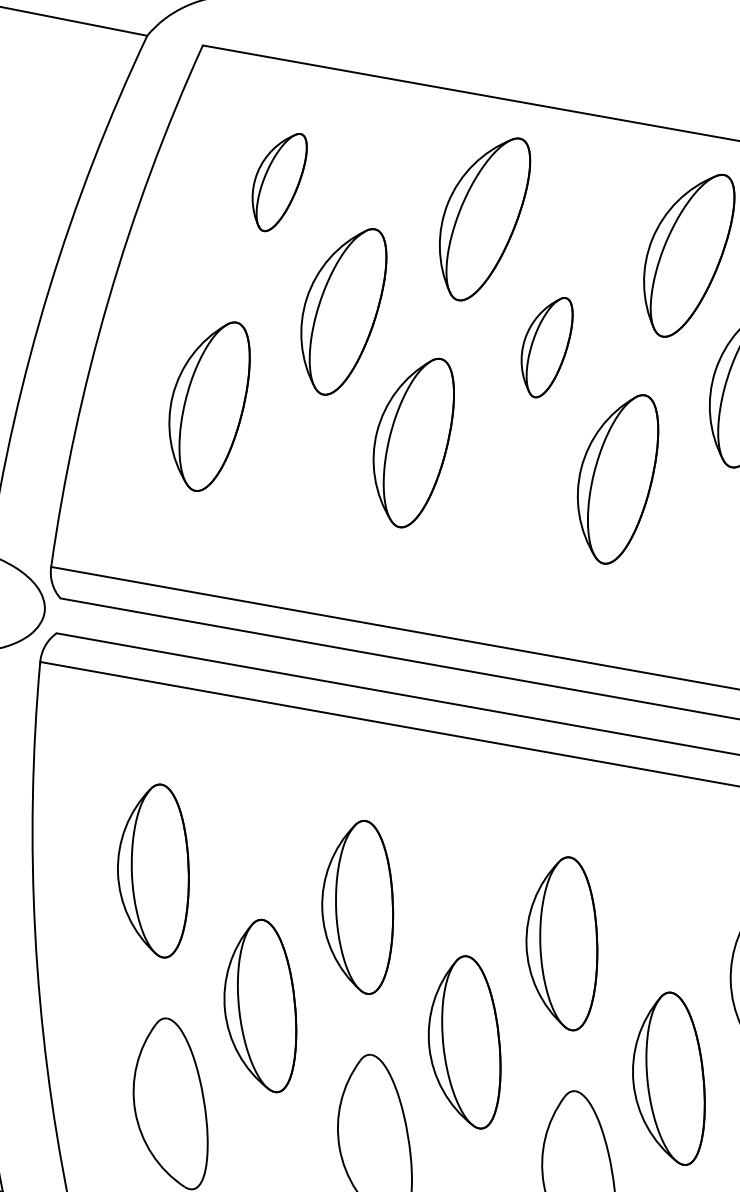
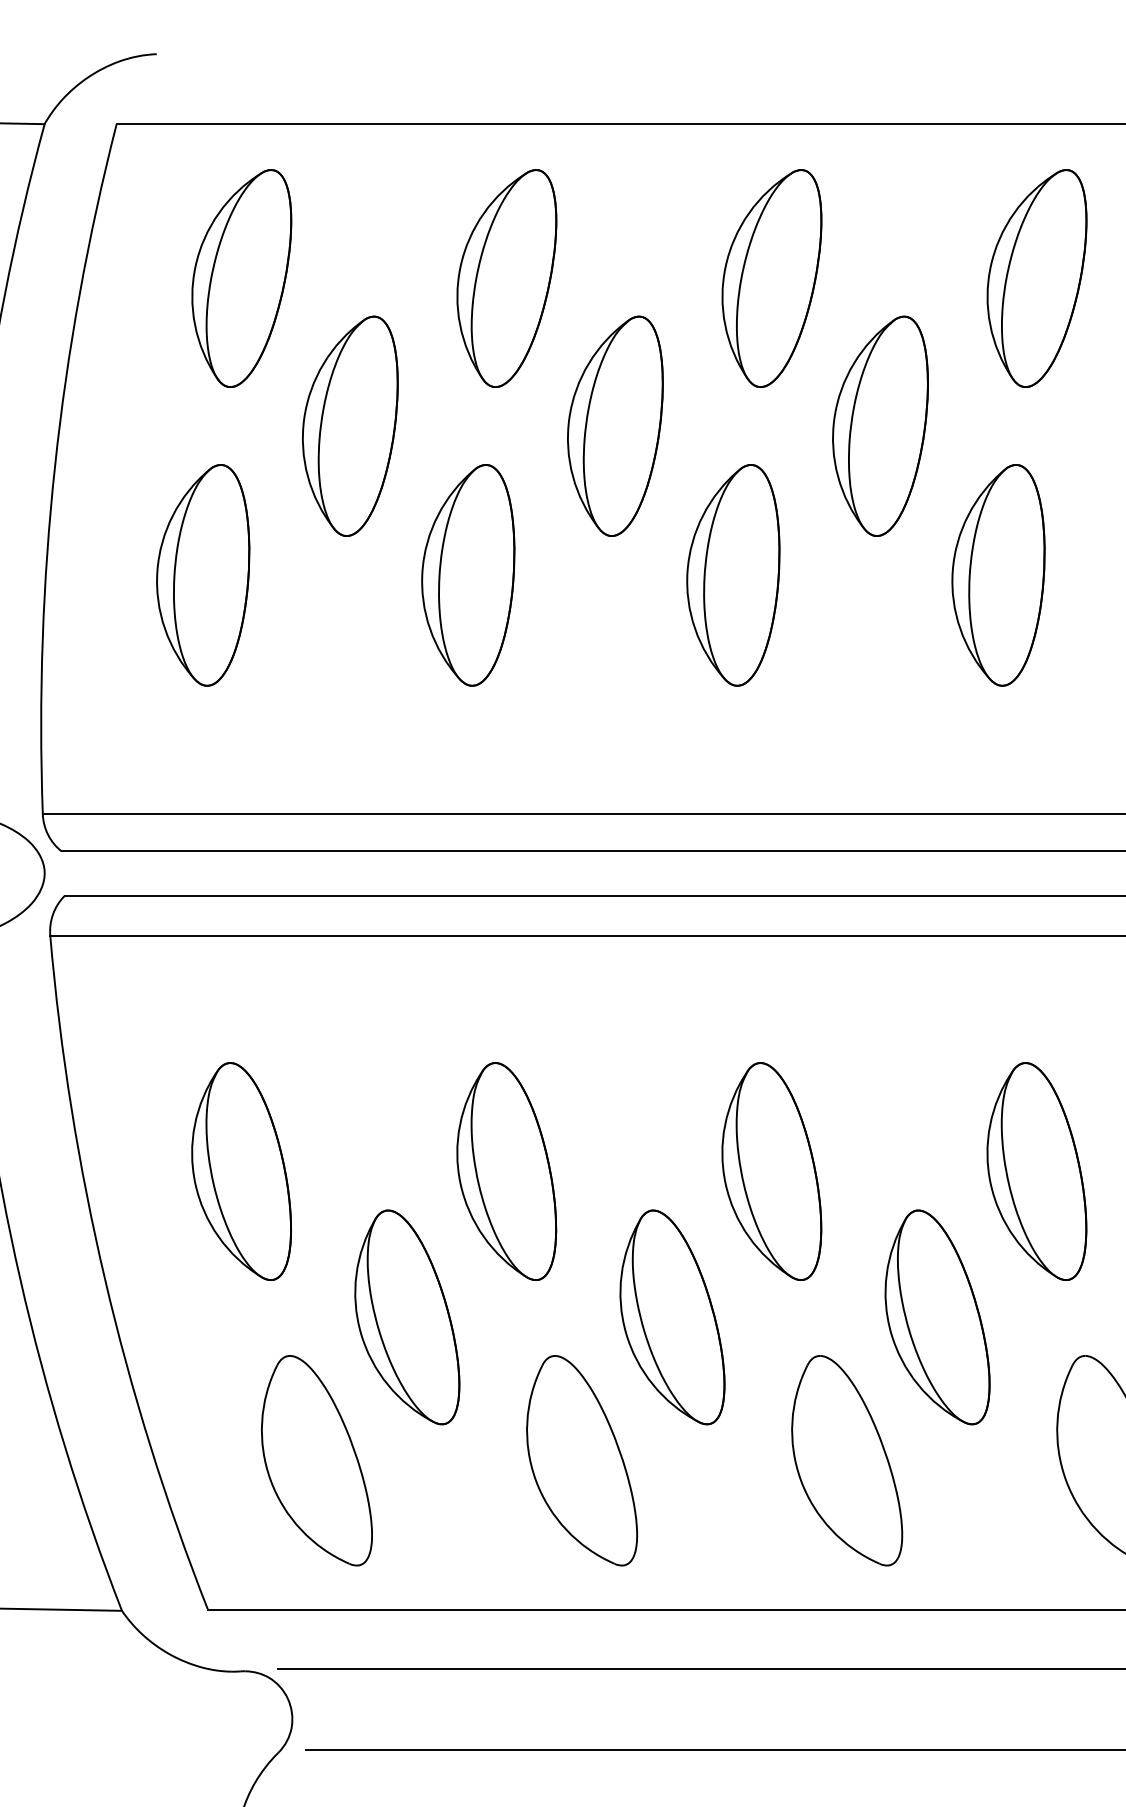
part: (277, 181) -> (241, 278), size x1.67
part: (545, 346) -> (615, 425), size x1.67

